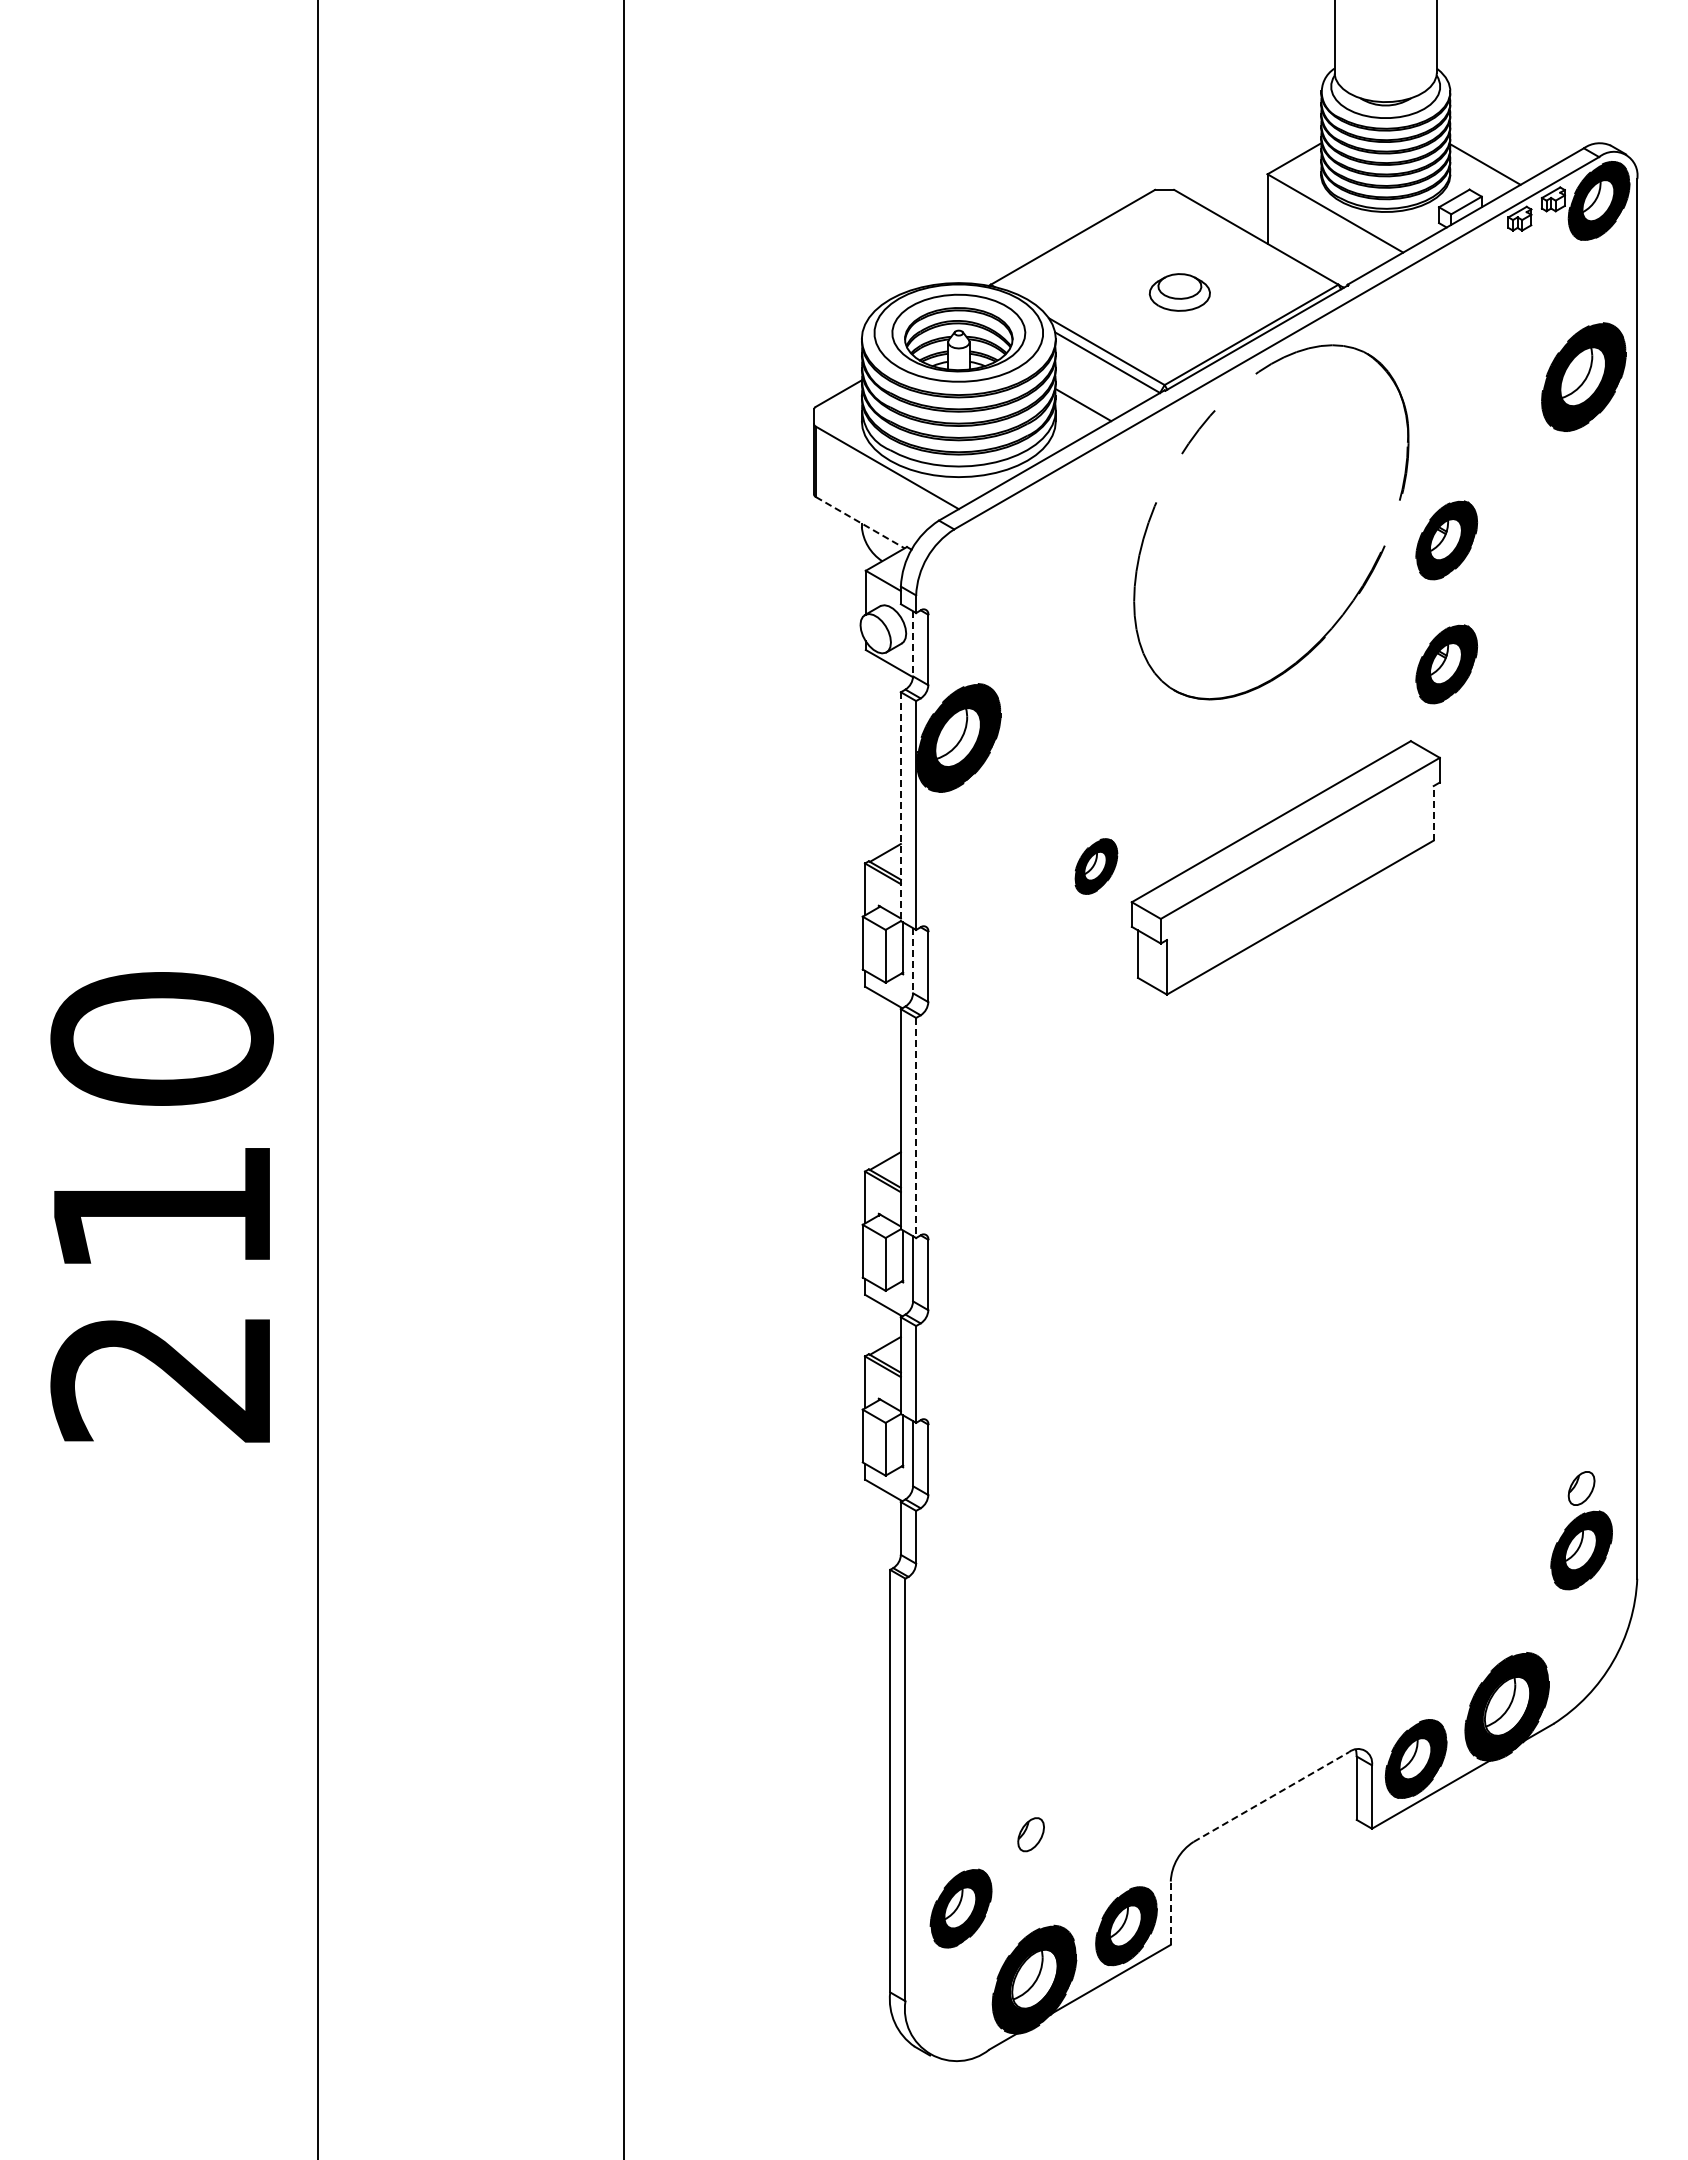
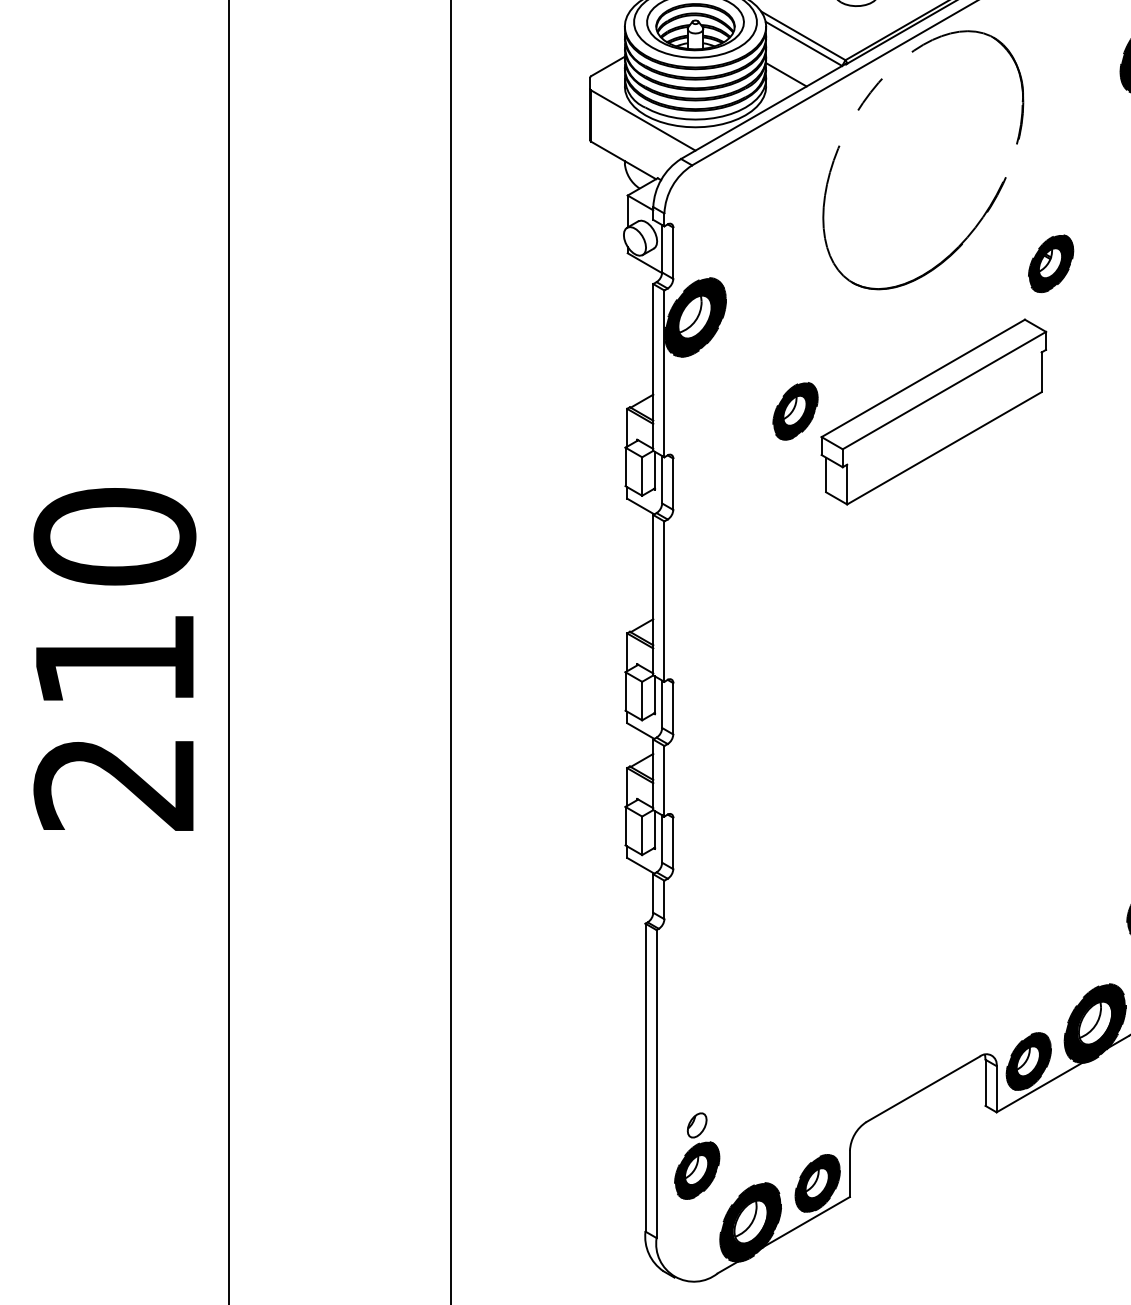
line: (860, 522) -> (623, 160), dashed -> solid
part: (1446, 540) -> (1050, 173), removed
line: (913, 643) -> (662, 248), dashed -> solid
line: (900, 807) -> (653, 368), dashed -> solid
line: (1433, 812) -> (1041, 371), dashed -> solid
part: (1095, 866) -> (795, 411), size x1.43
line: (913, 960) -> (662, 479), dashed -> solid
line: (916, 1128) -> (664, 602), dashed -> solid
line: (1271, 1797) -> (923, 1089), dashed -> solid
part: (1030, 1834) -> (696, 1125), moved
line: (1170, 1913) -> (849, 1174), dashed -> solid

